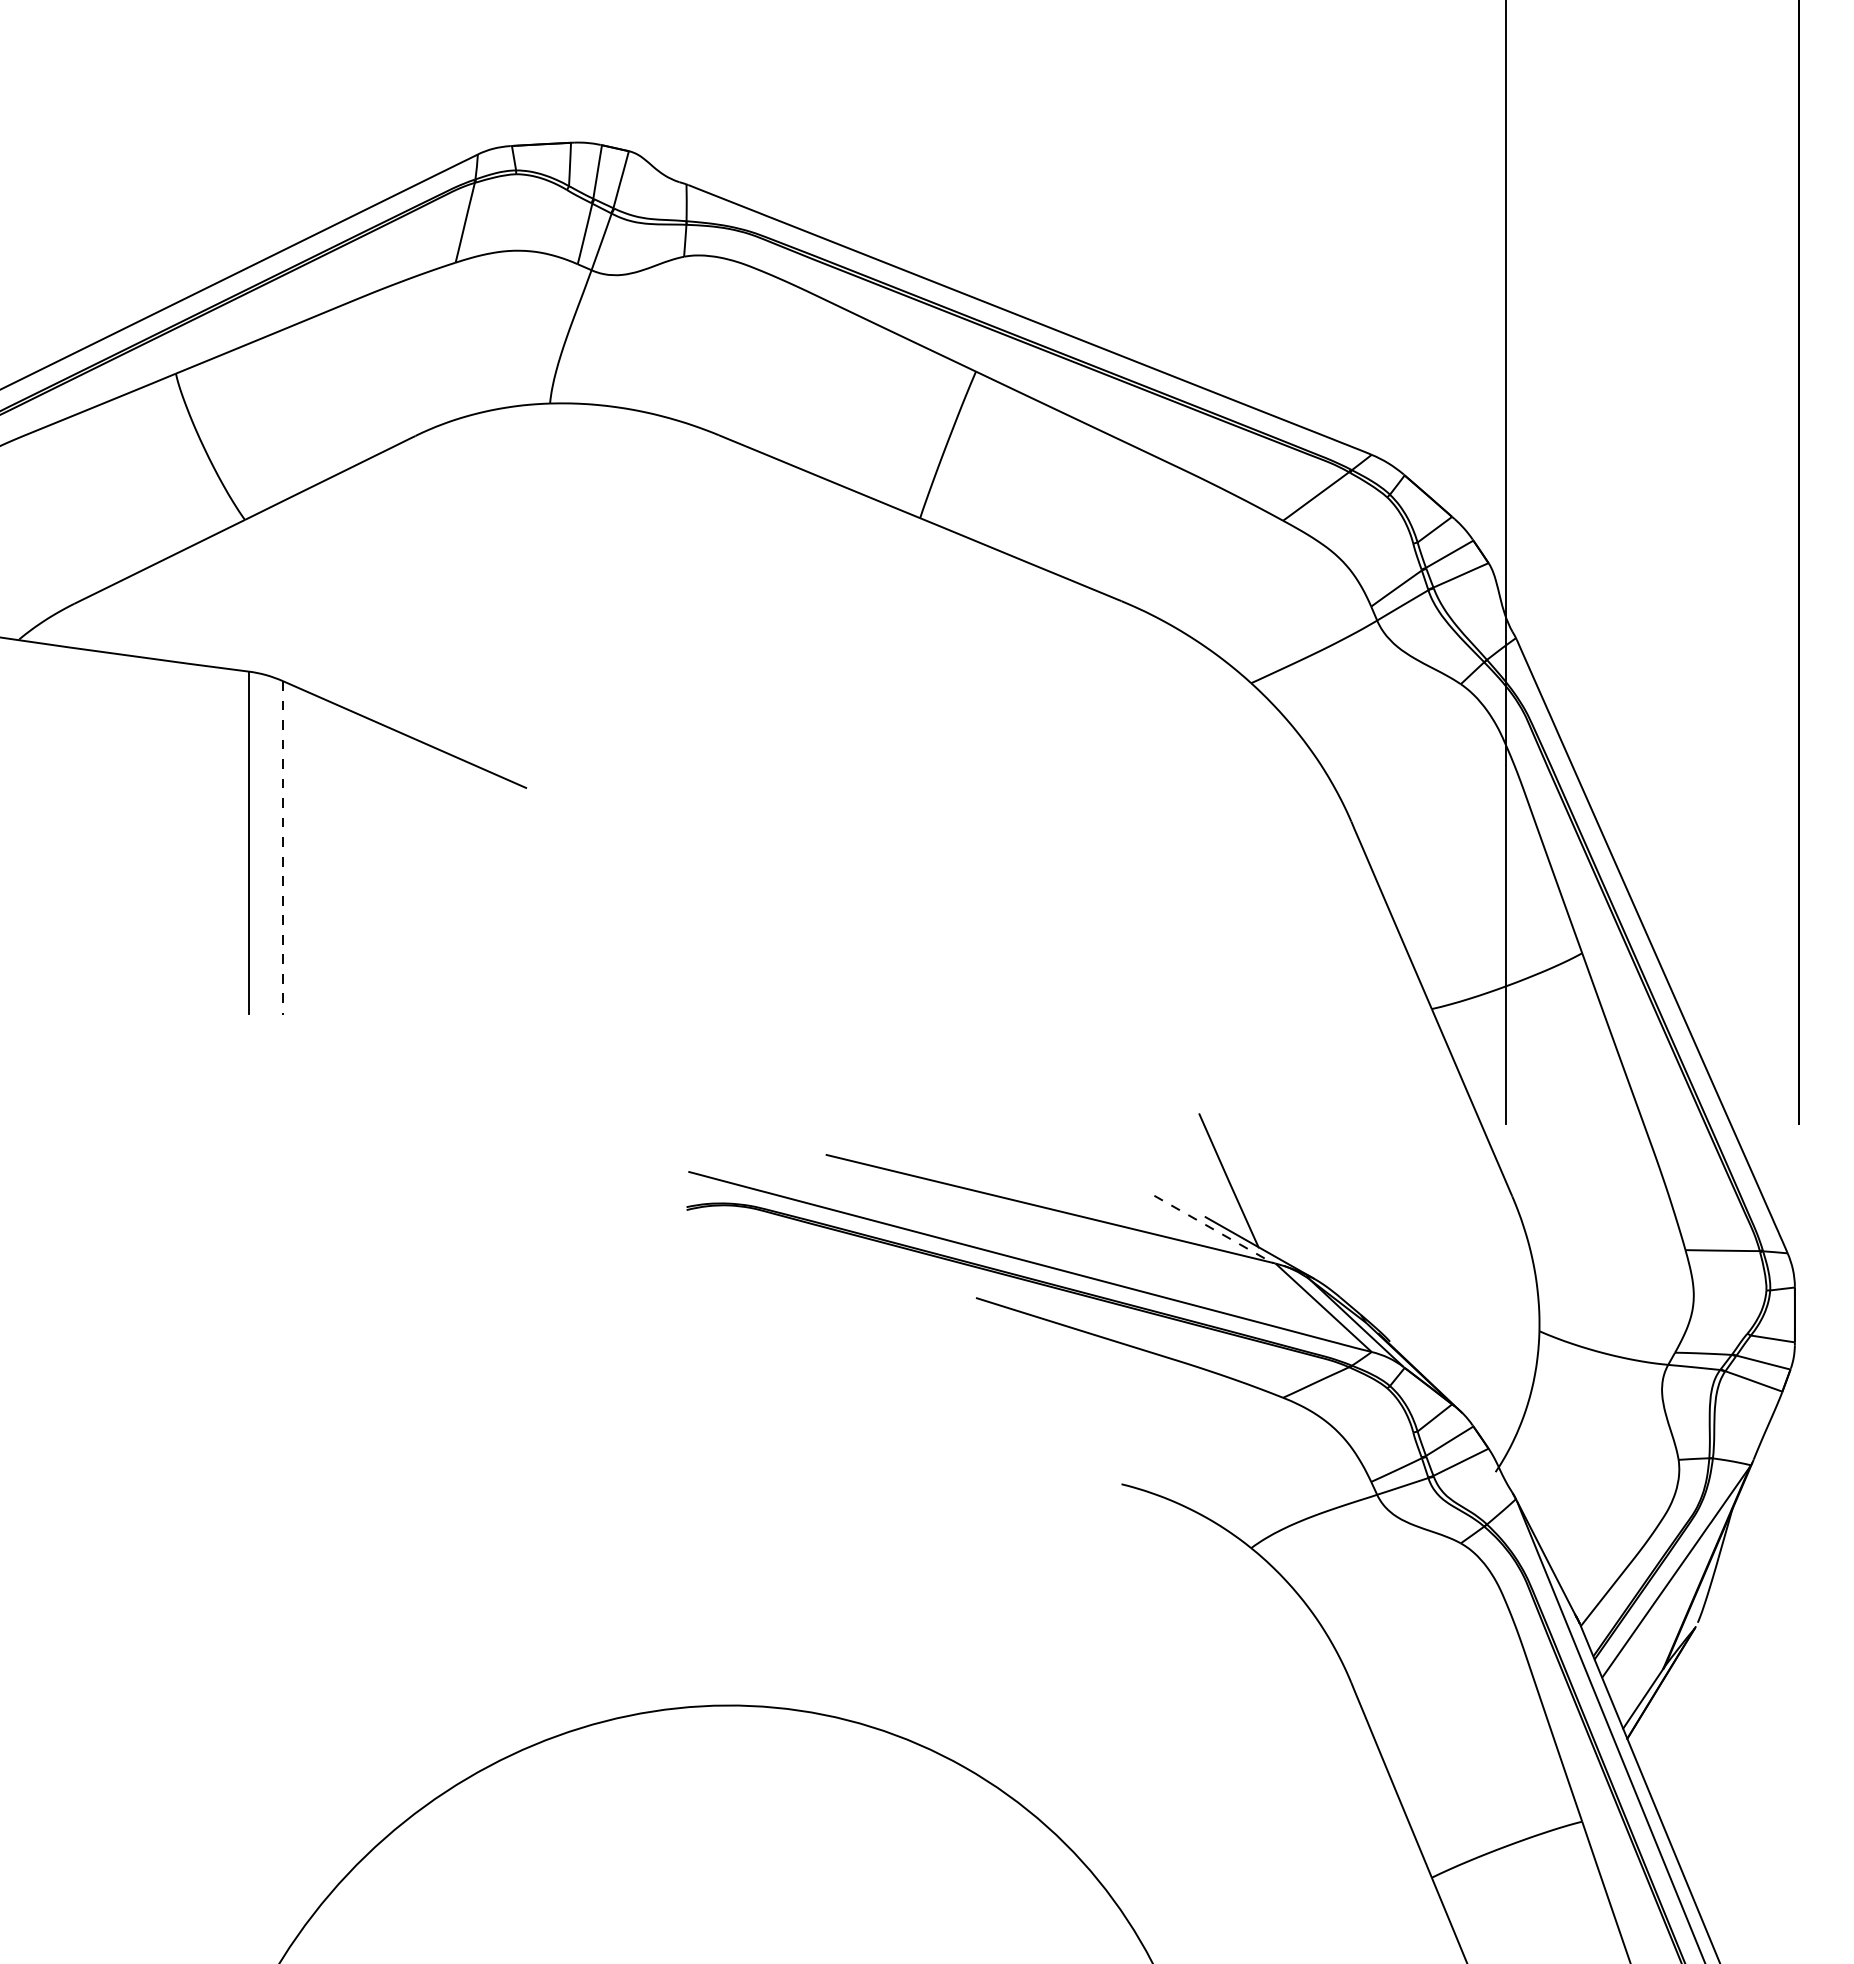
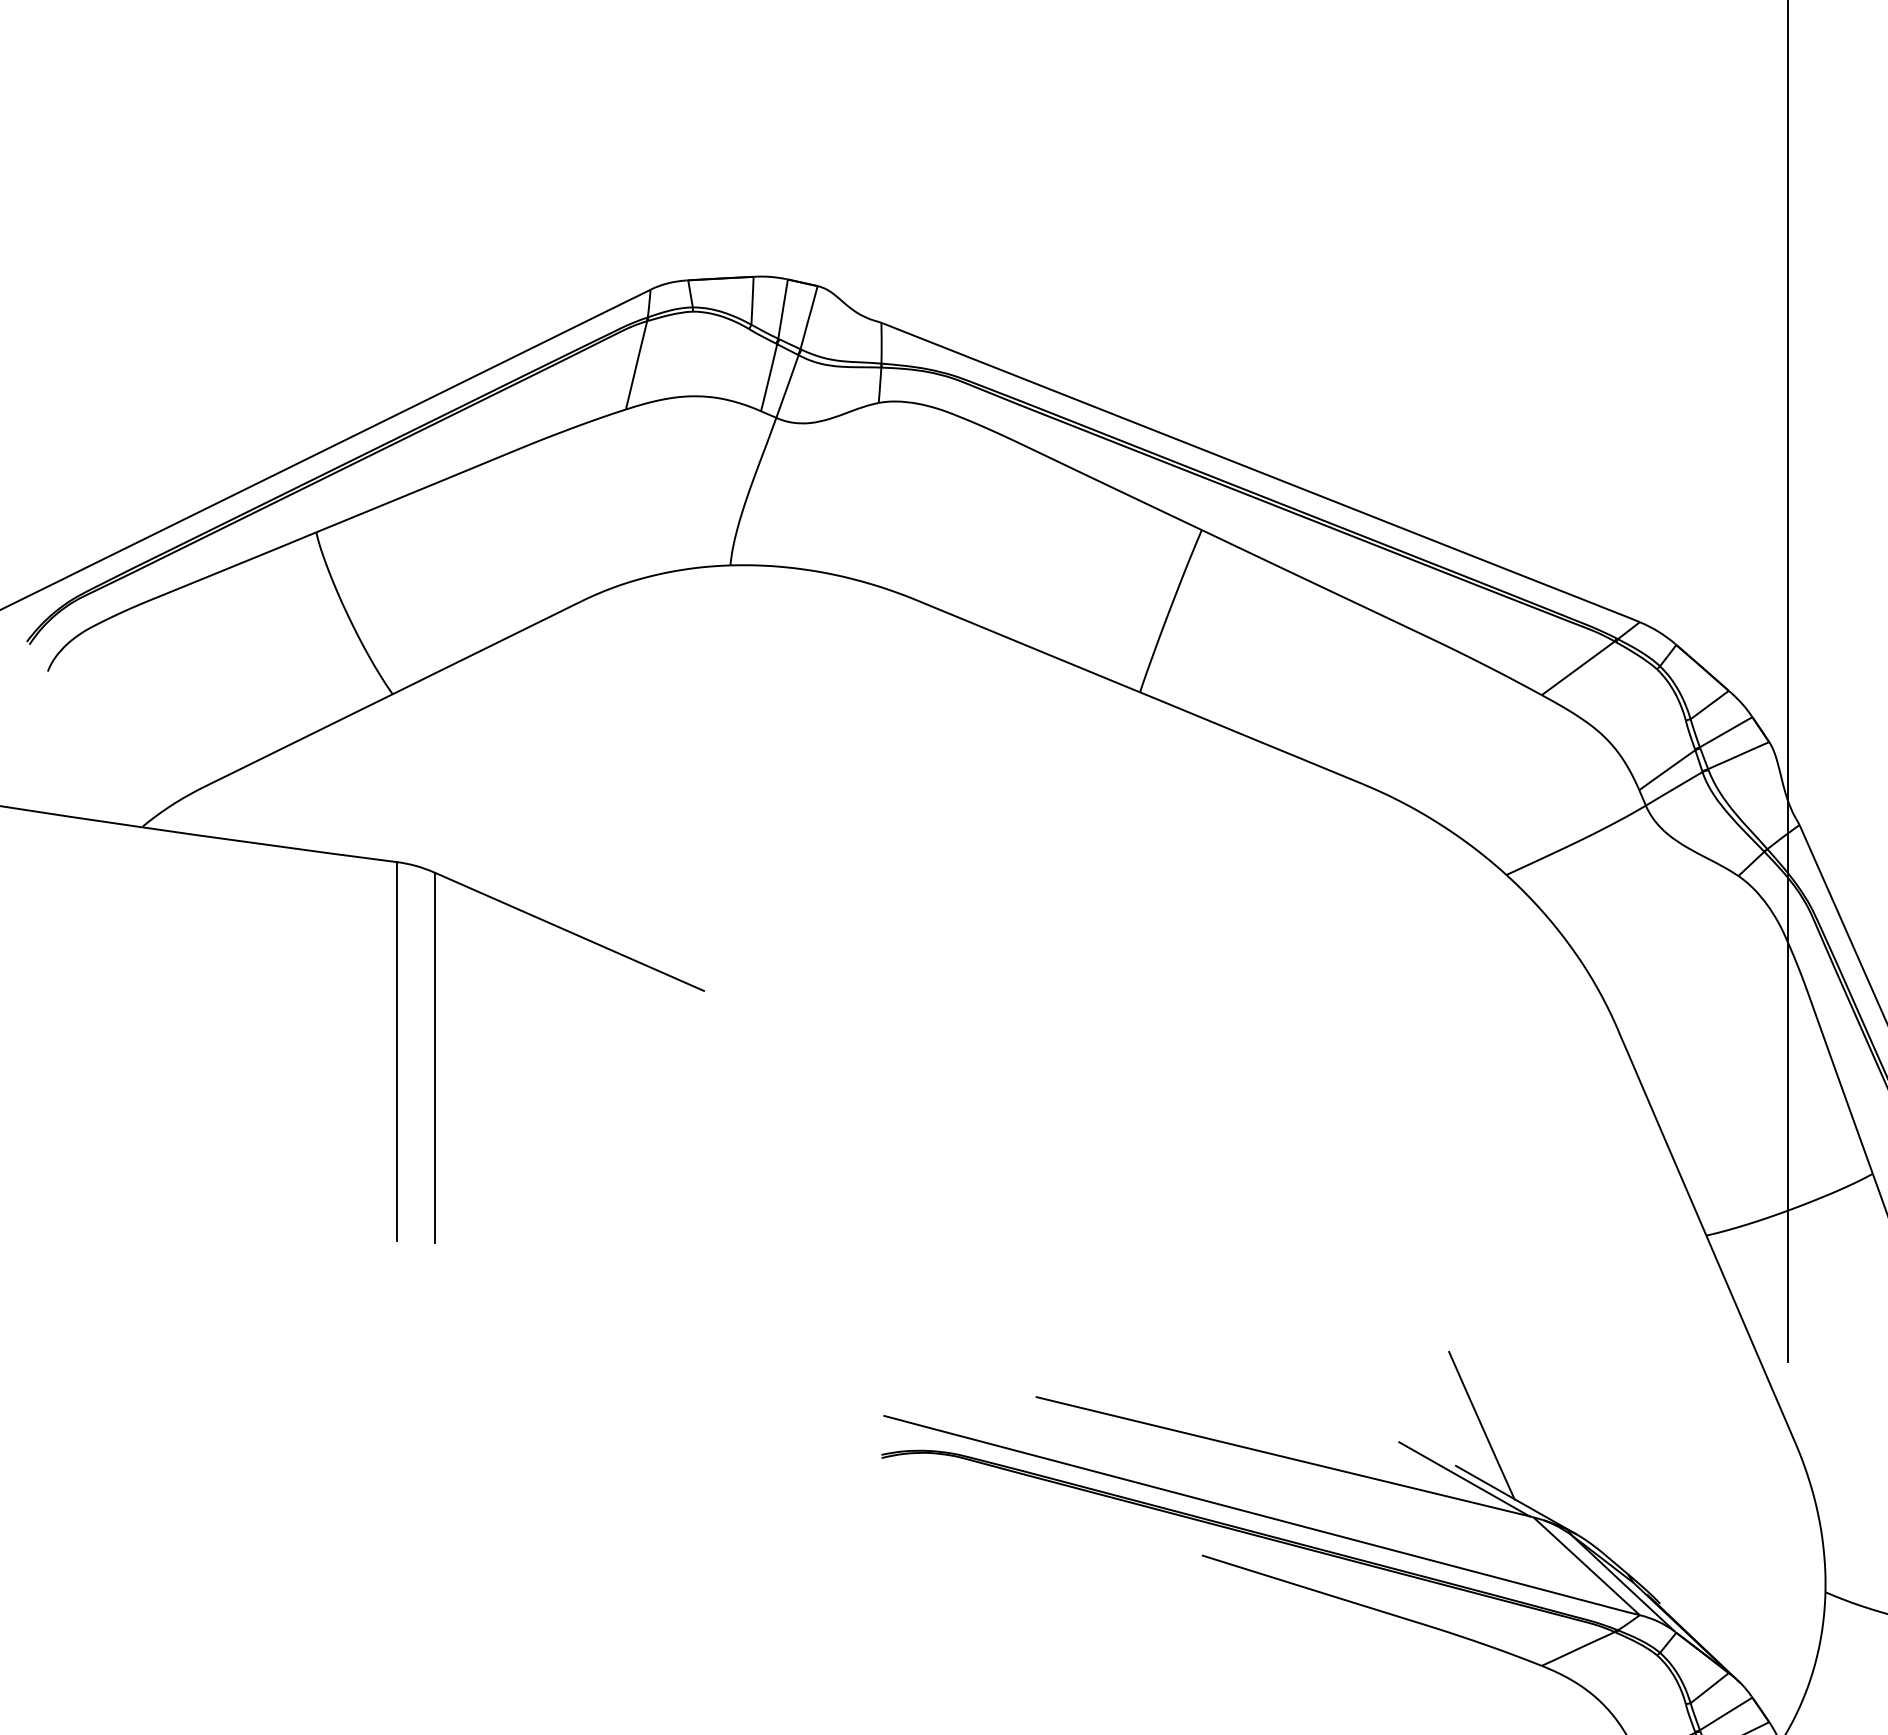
line: (282, 848) -> (434, 1057), dashed -> solid
line: (1213, 1229) -> (1464, 1479), dashed -> solid

